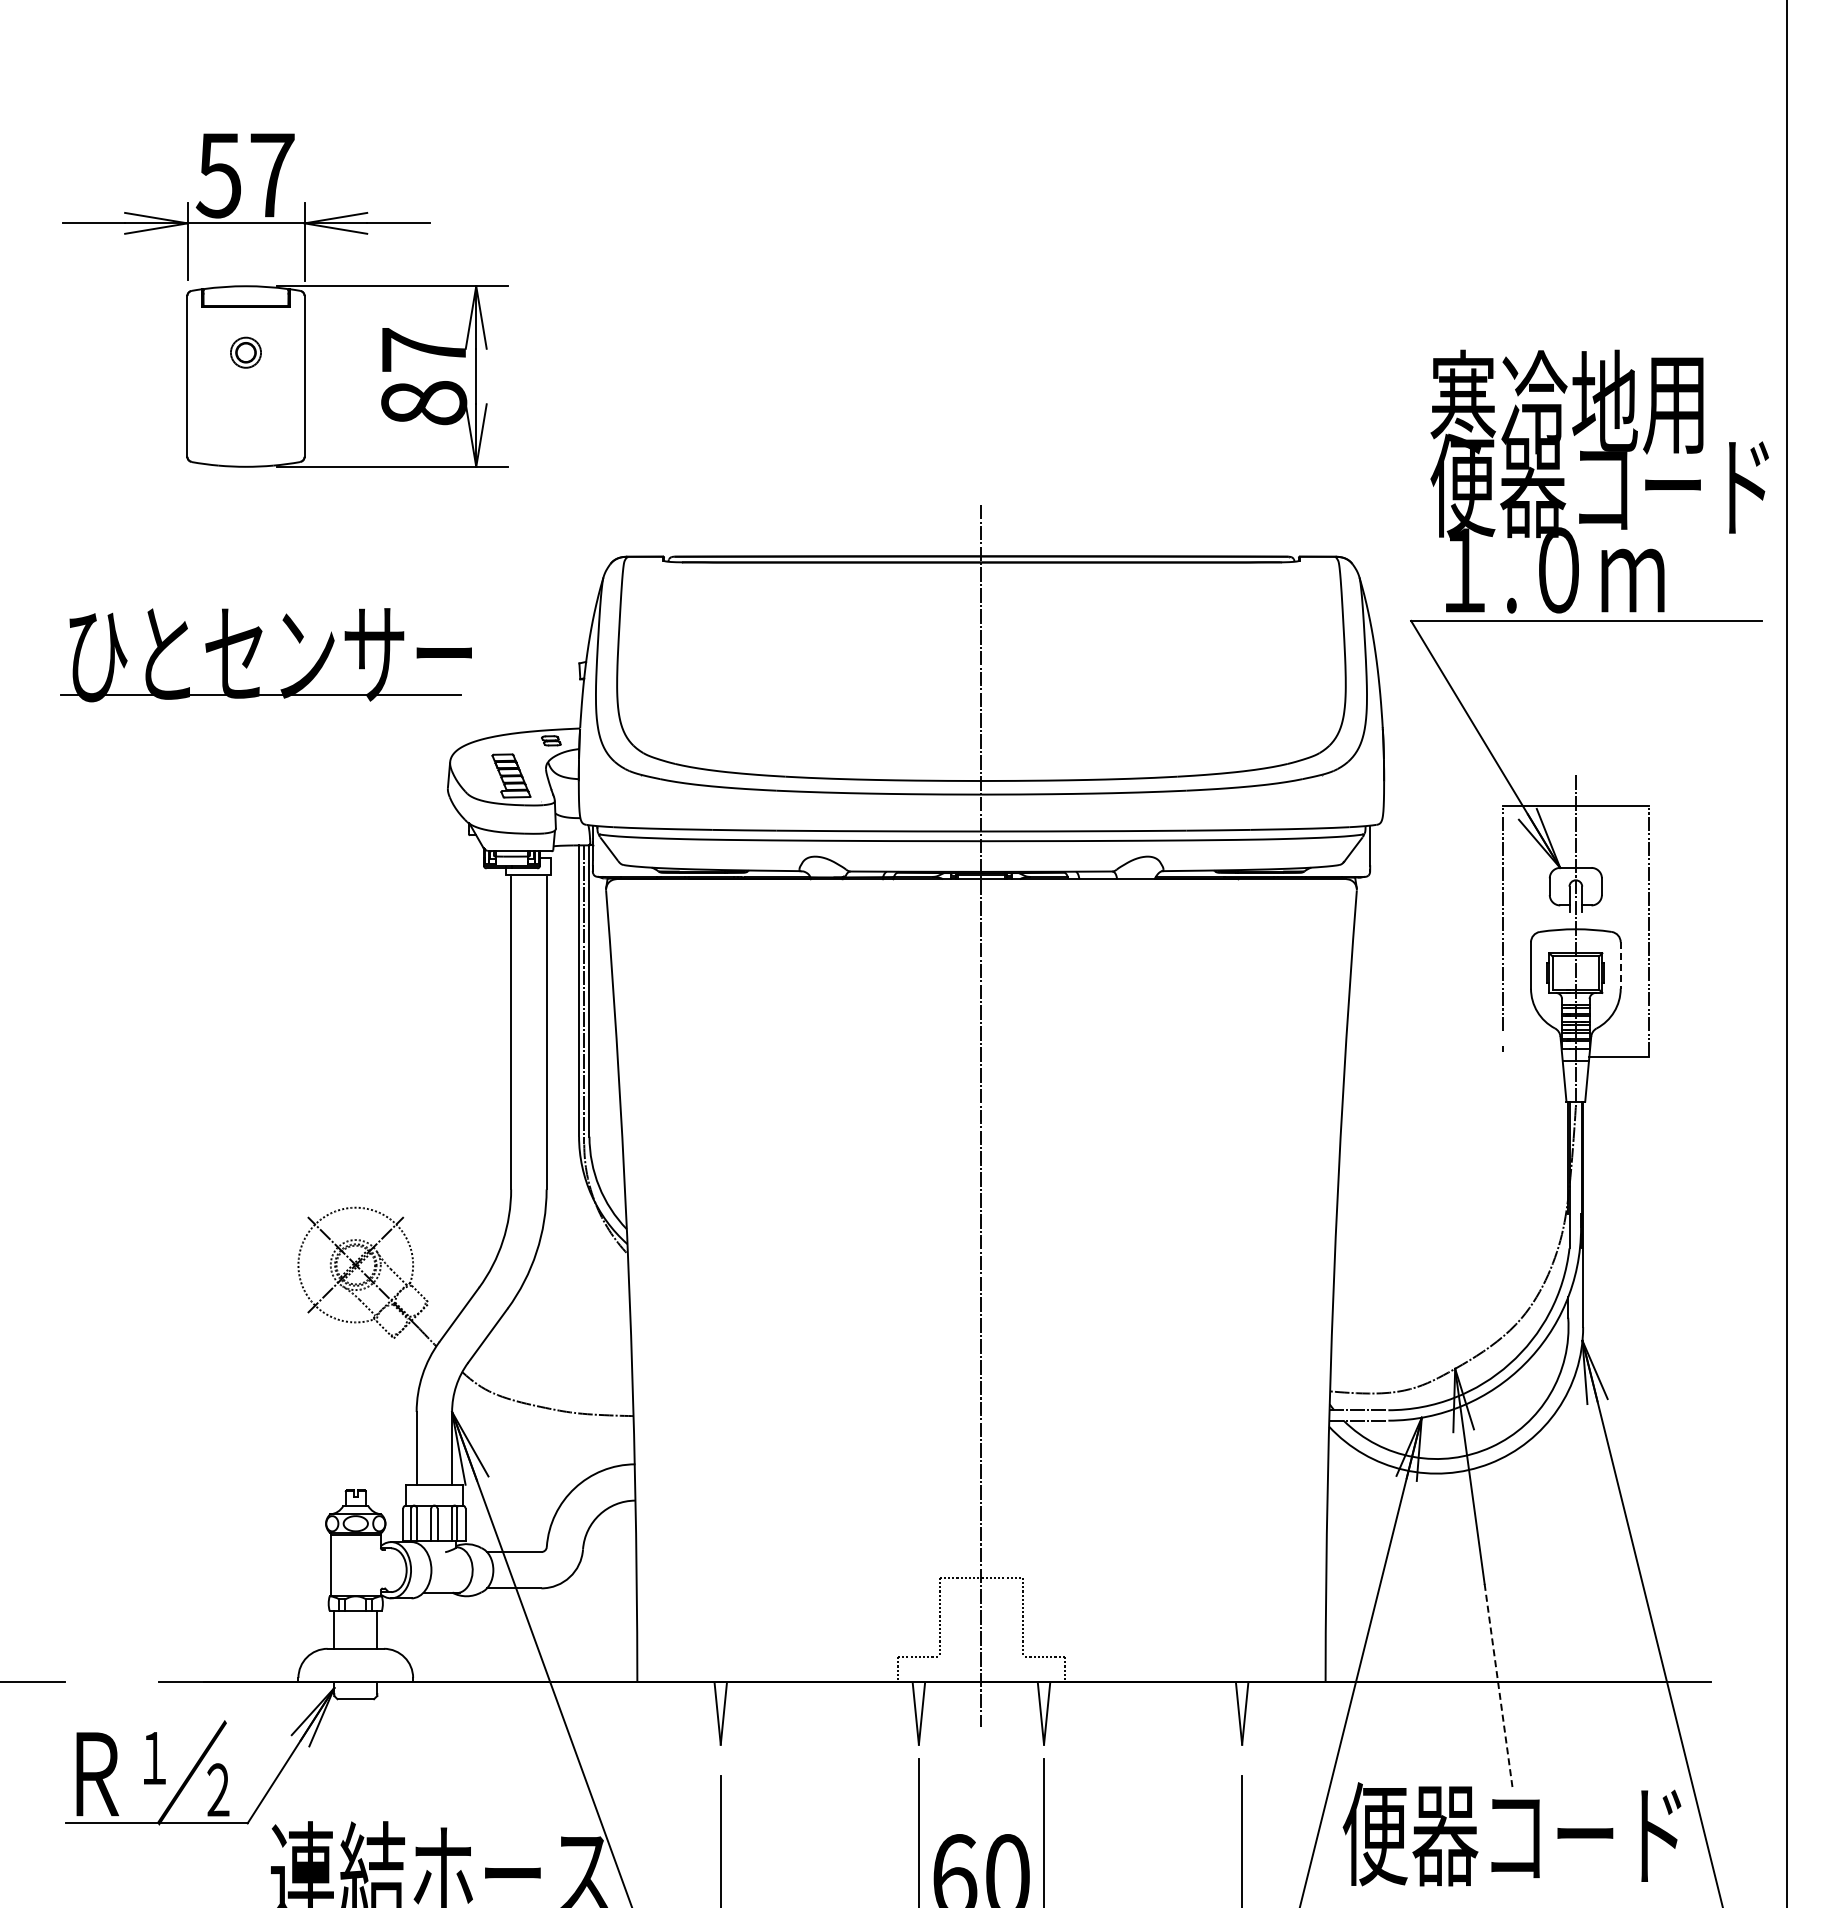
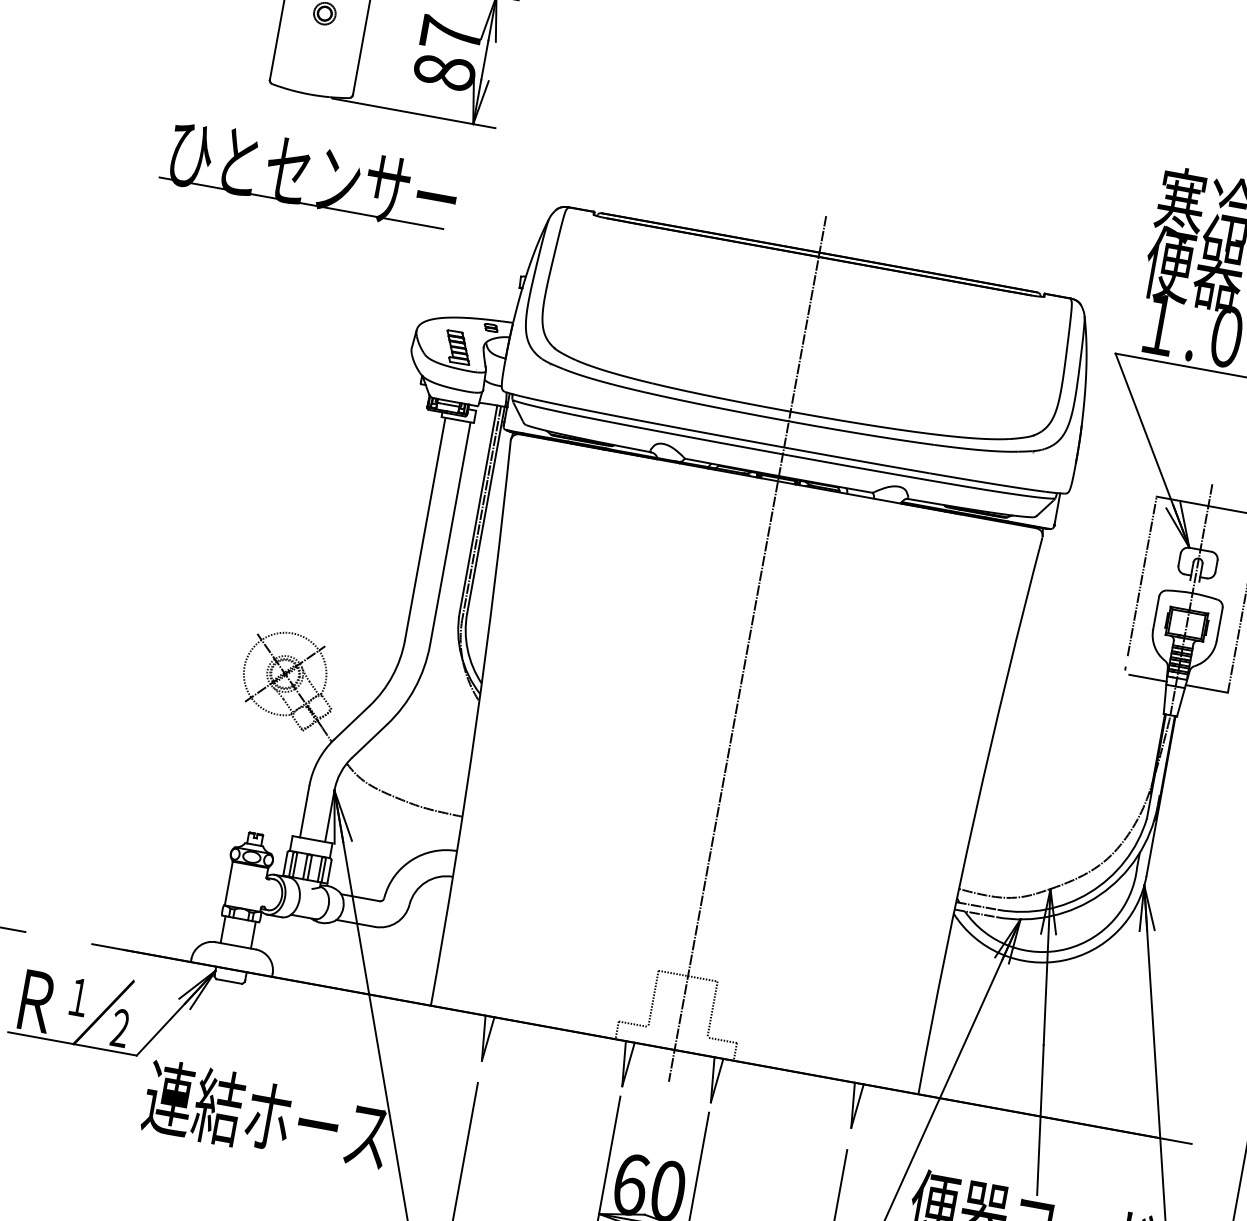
part: (255, 650) -> (303, 171), moved
line: (1620, 966) -> (1219, 625), dashed -> solid
line: (1535, 1056) -> (1147, 678), added
line: (1498, 1687) -> (1040, 1120), dashed -> solid

